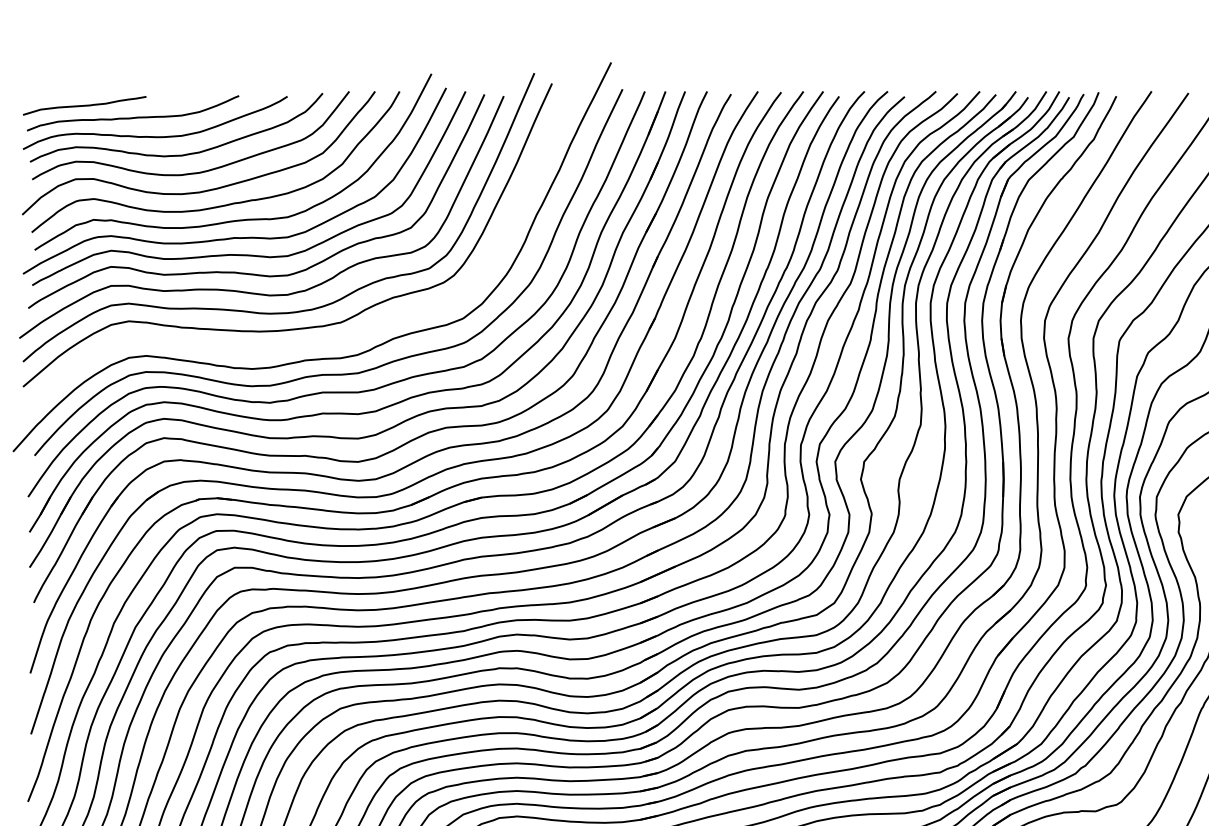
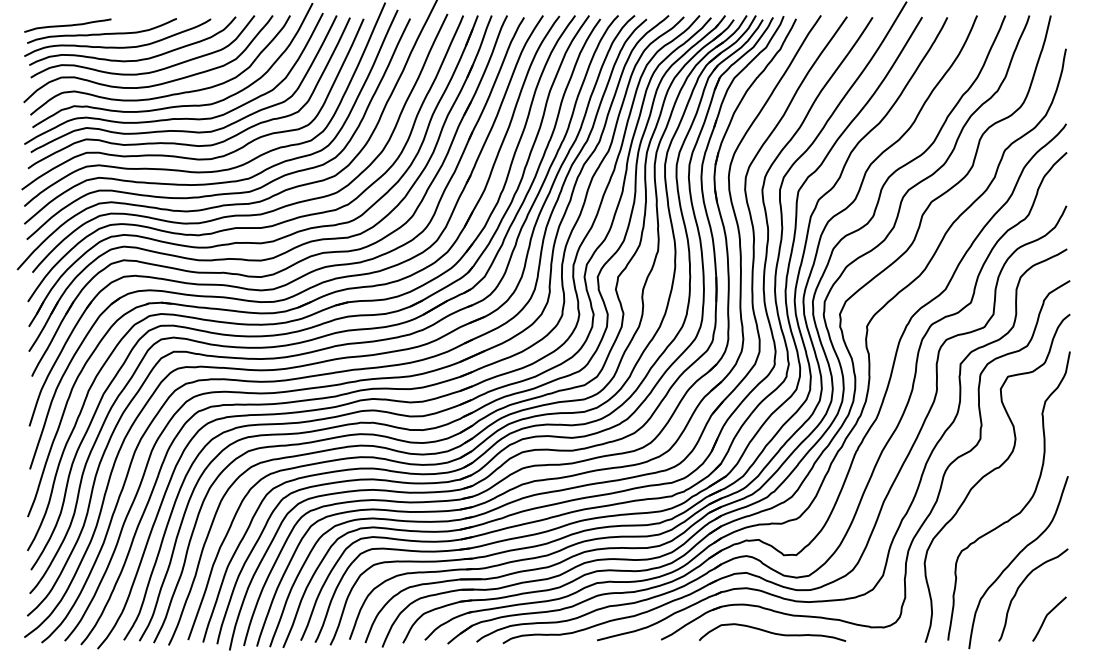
curve: (312, 342) -> (228, 192), added

